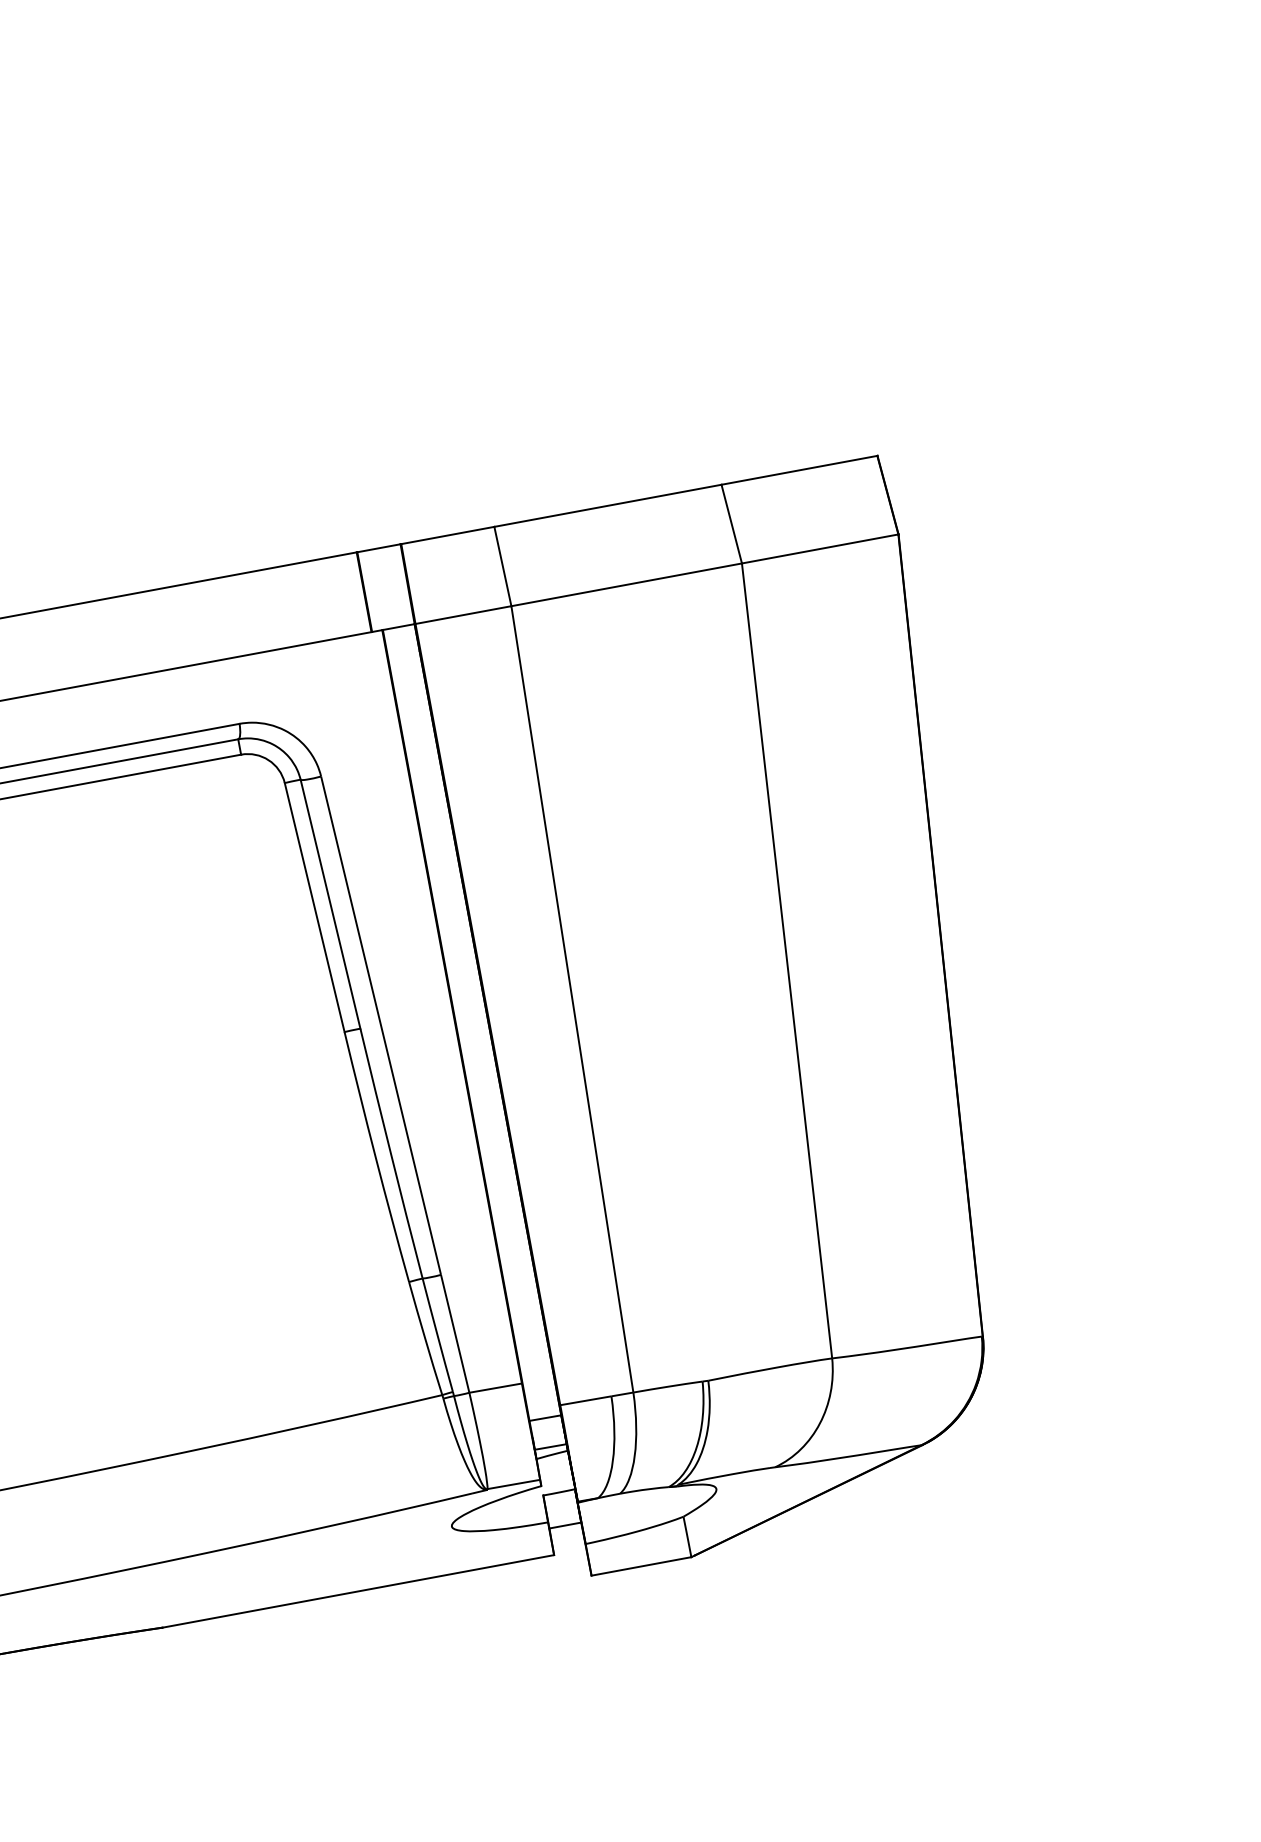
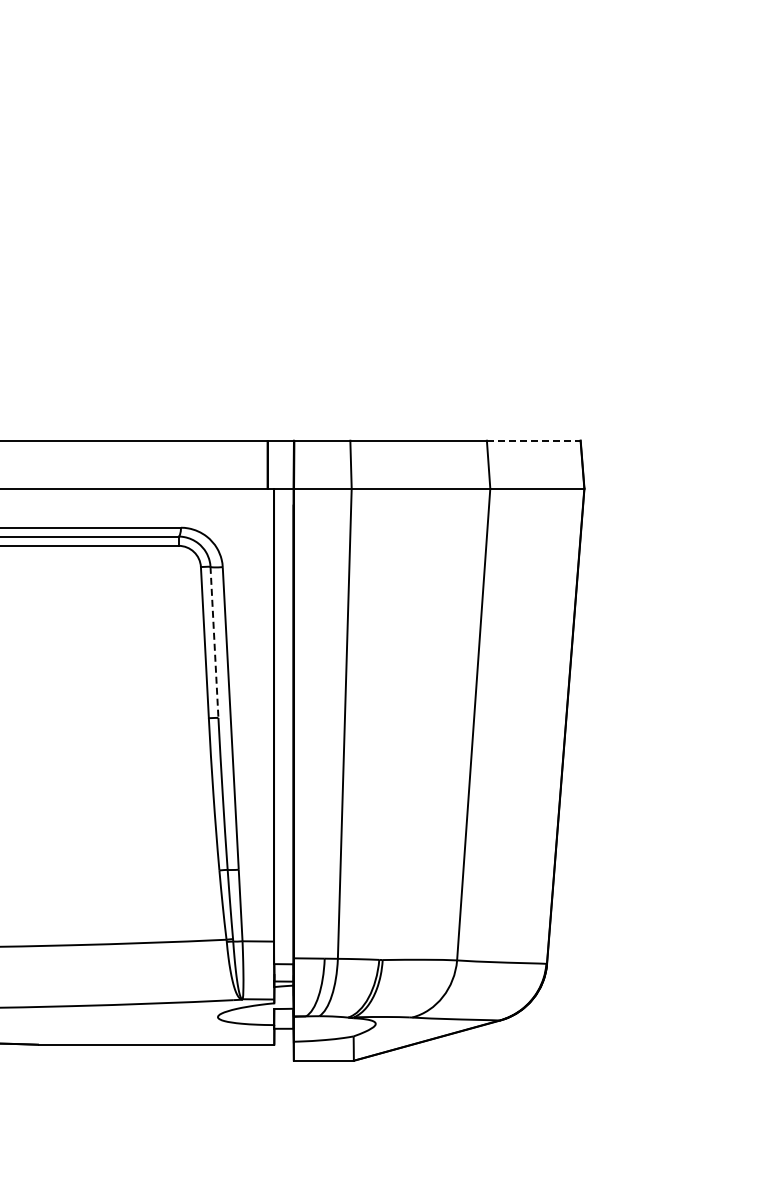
line: (798, 470) -> (533, 440), solid -> dashed
line: (330, 904) -> (214, 642), solid -> dashed

